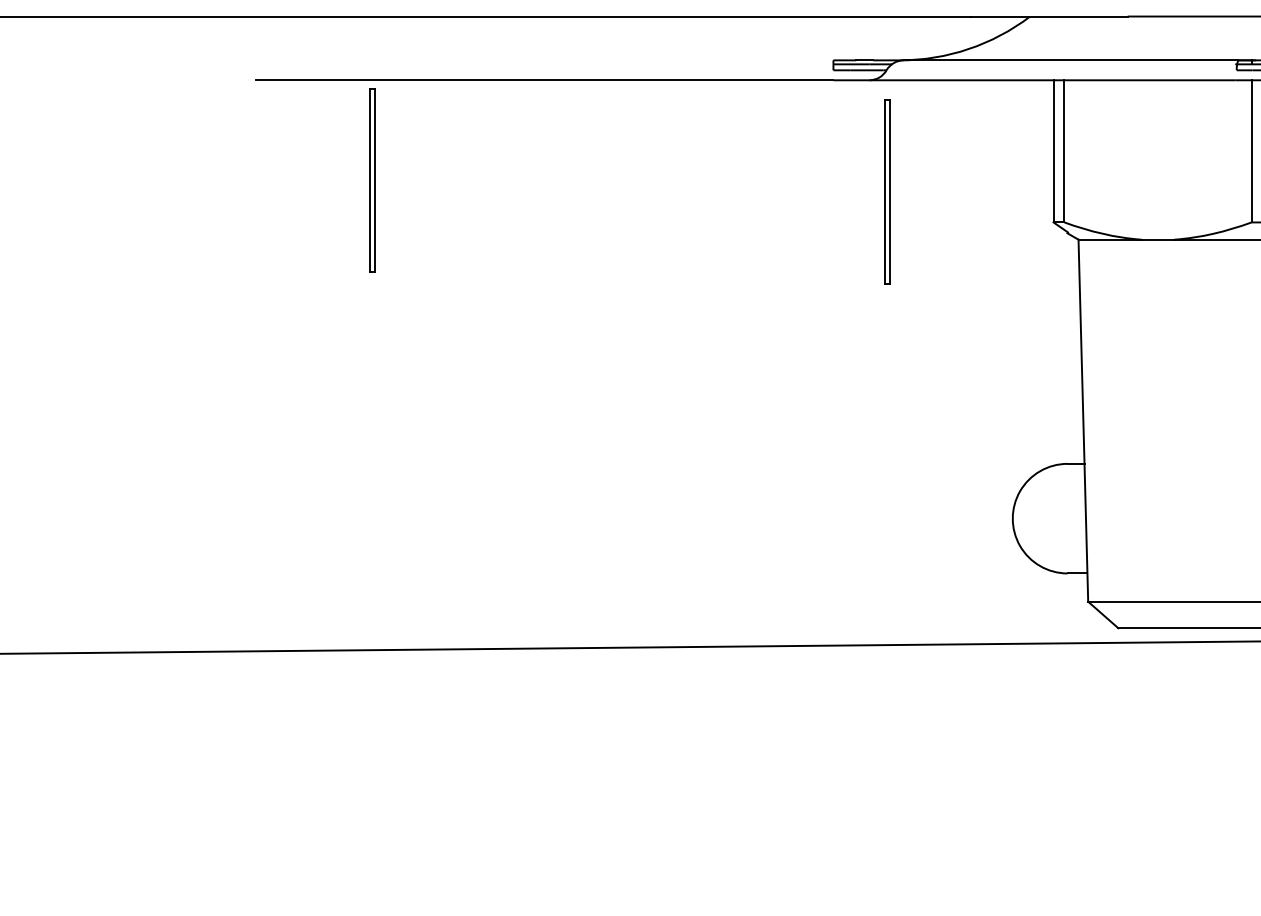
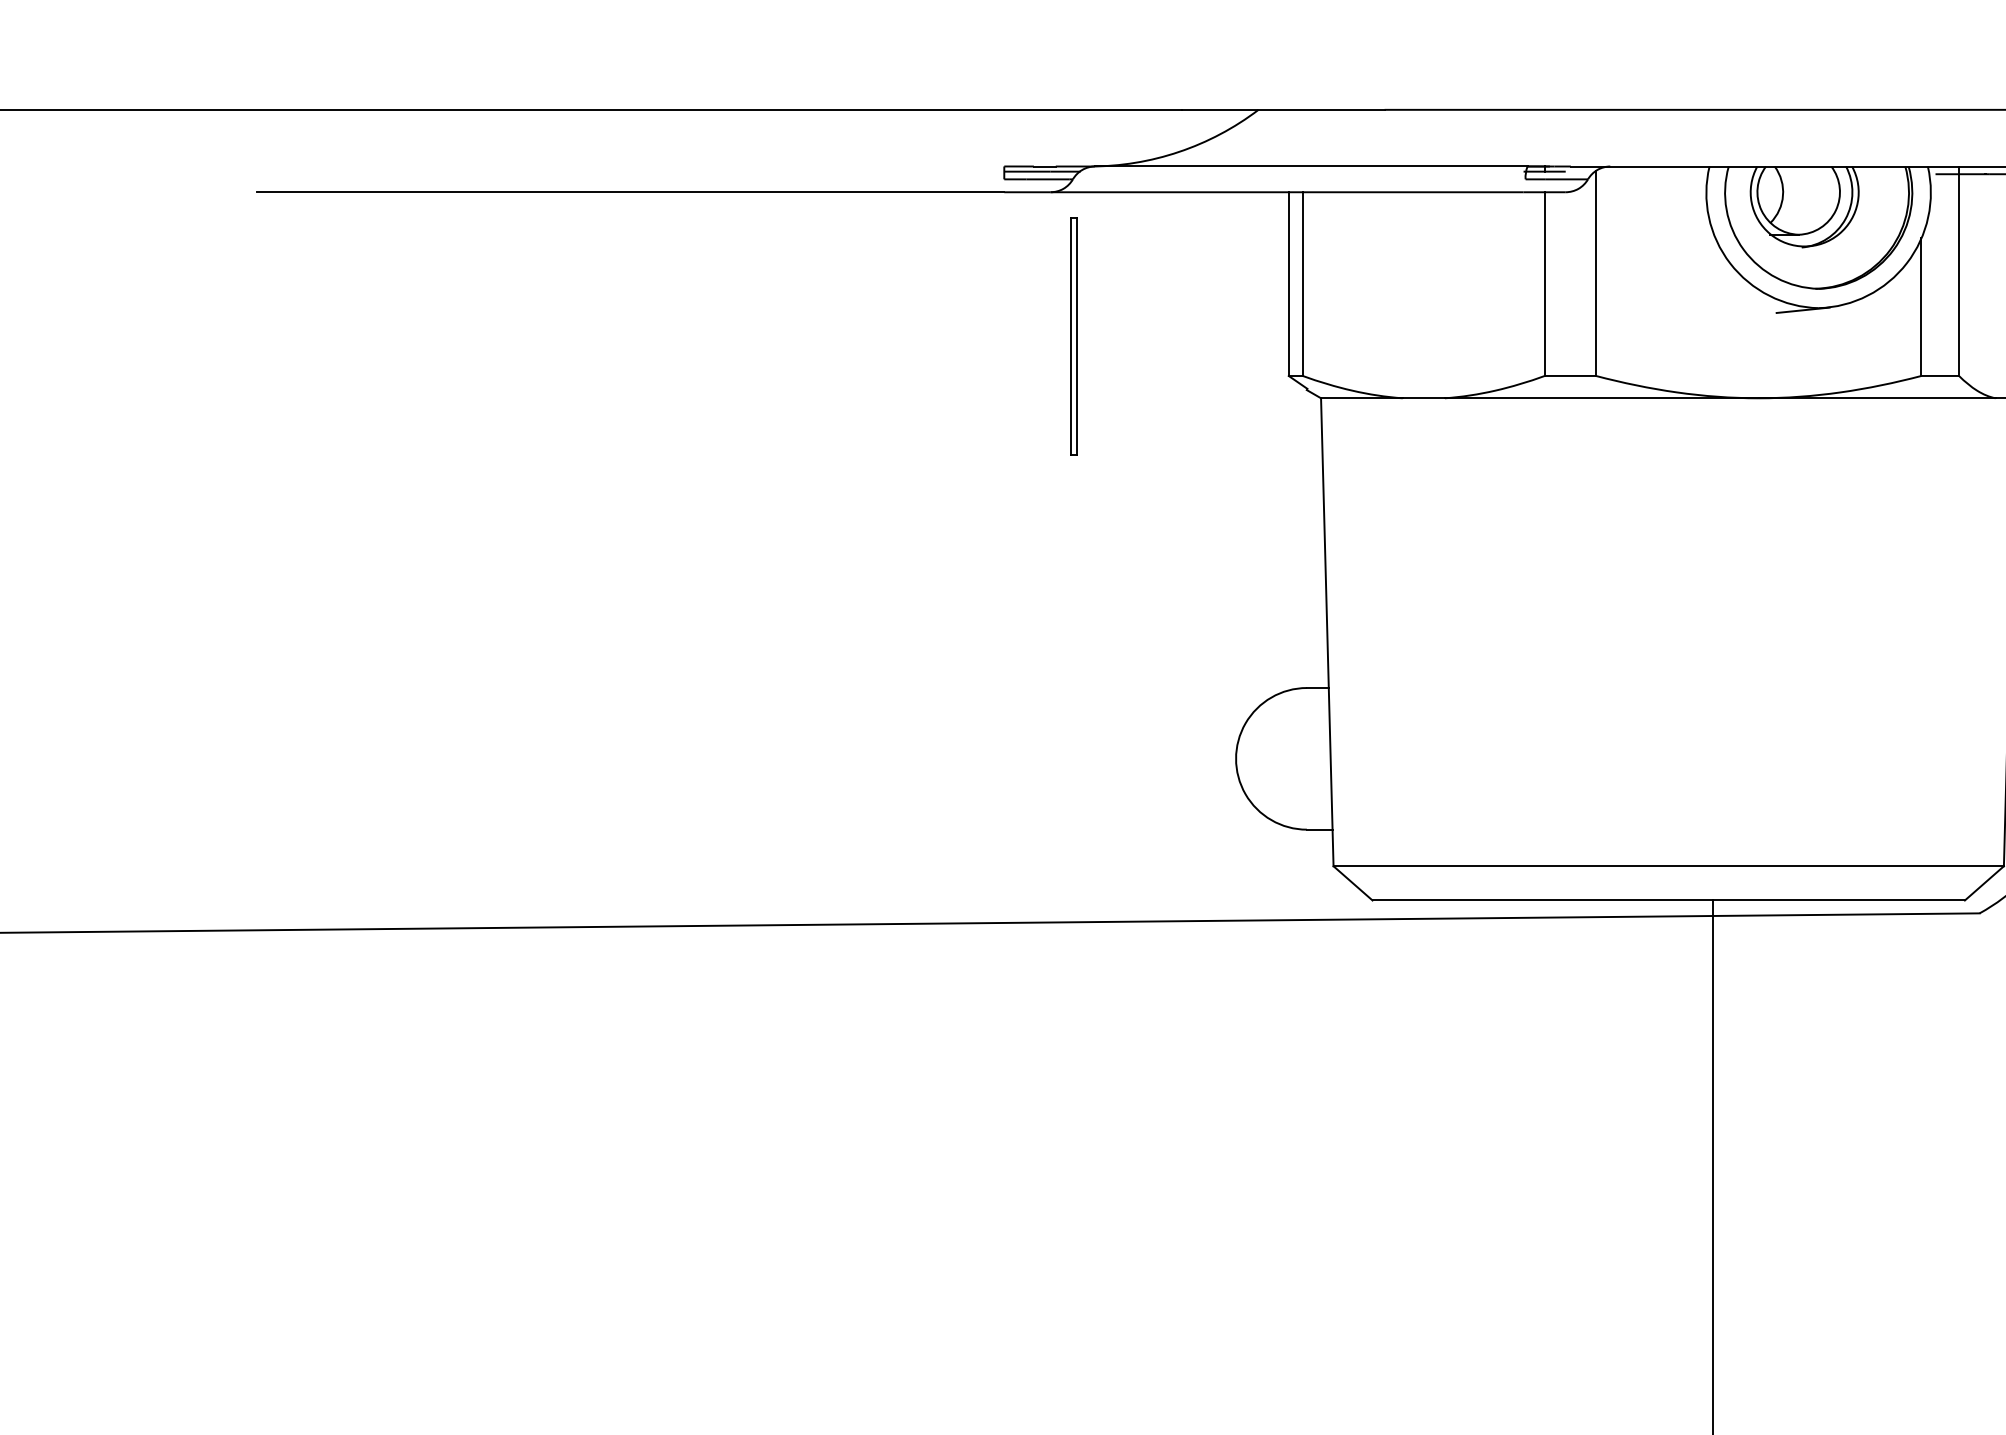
part: (372, 180) -> (408, 321), removed

